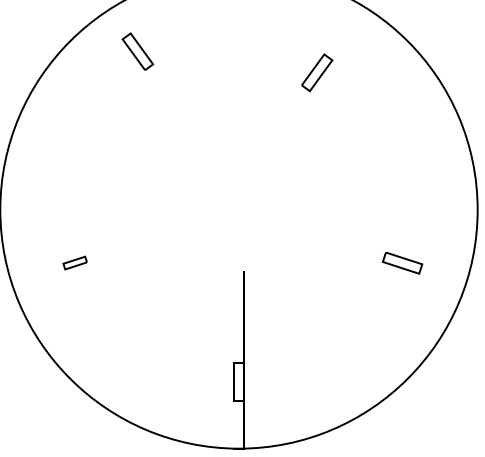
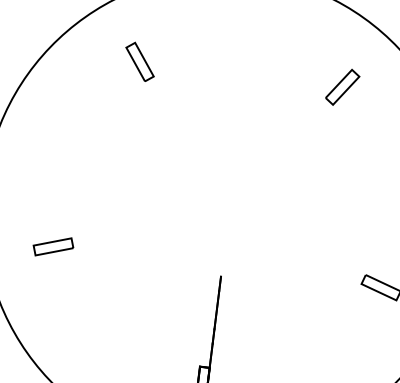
part: (137, 51) -> (139, 61), moved
part: (317, 72) -> (342, 87), moved
part: (74, 262) -> (52, 246), size x1.67

